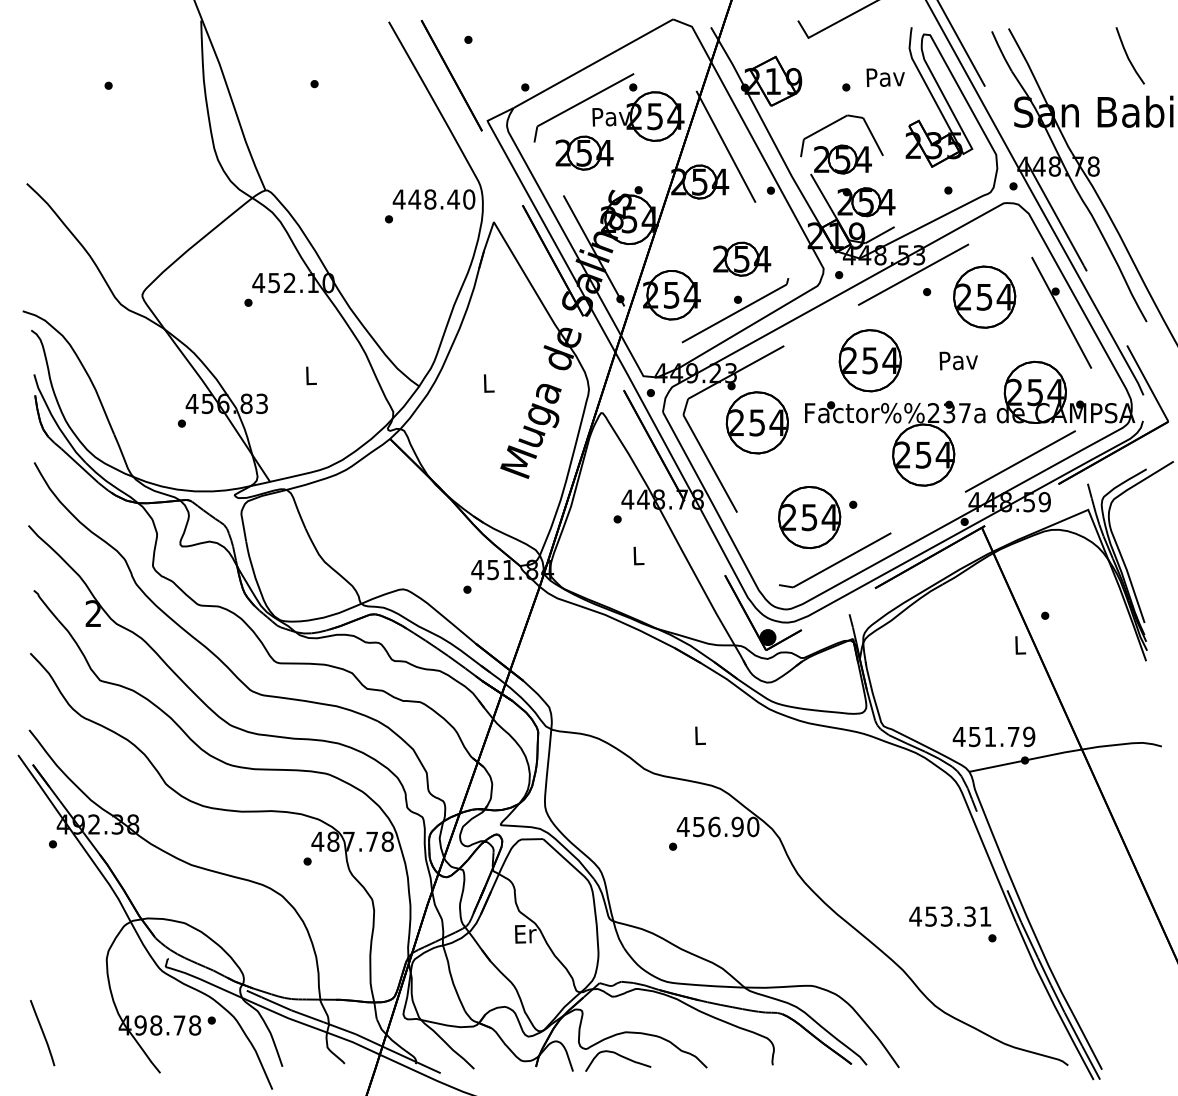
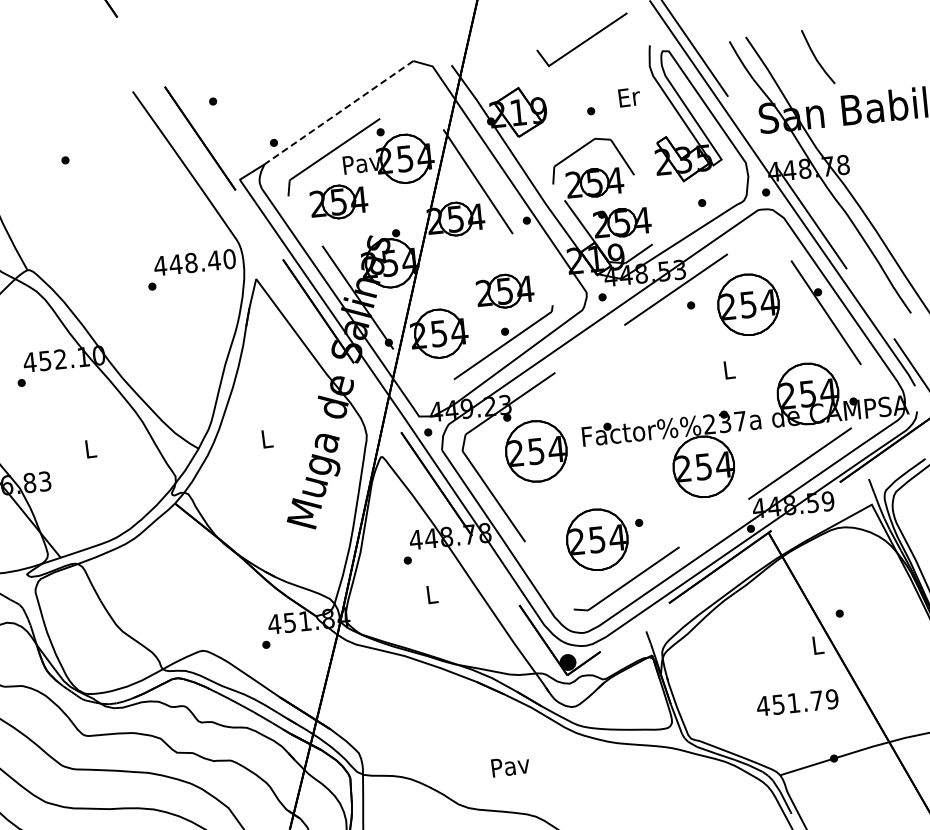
curve: (1128, 55) -> (816, 56), moved
line: (592, 63) -> (338, 112), solid -> dashed
text: (885, 77) -> (628, 97), Pav -> Er
part: (869, 360) -> (640, 378), removed
text: (958, 360) -> (728, 369), Pav -> L
text: (700, 735) -> (511, 765), L -> Pav
text: (993, 736) -> (797, 702), moved

